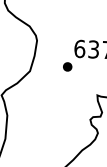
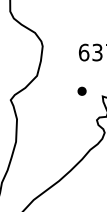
part: (67, 66) -> (81, 90), moved

